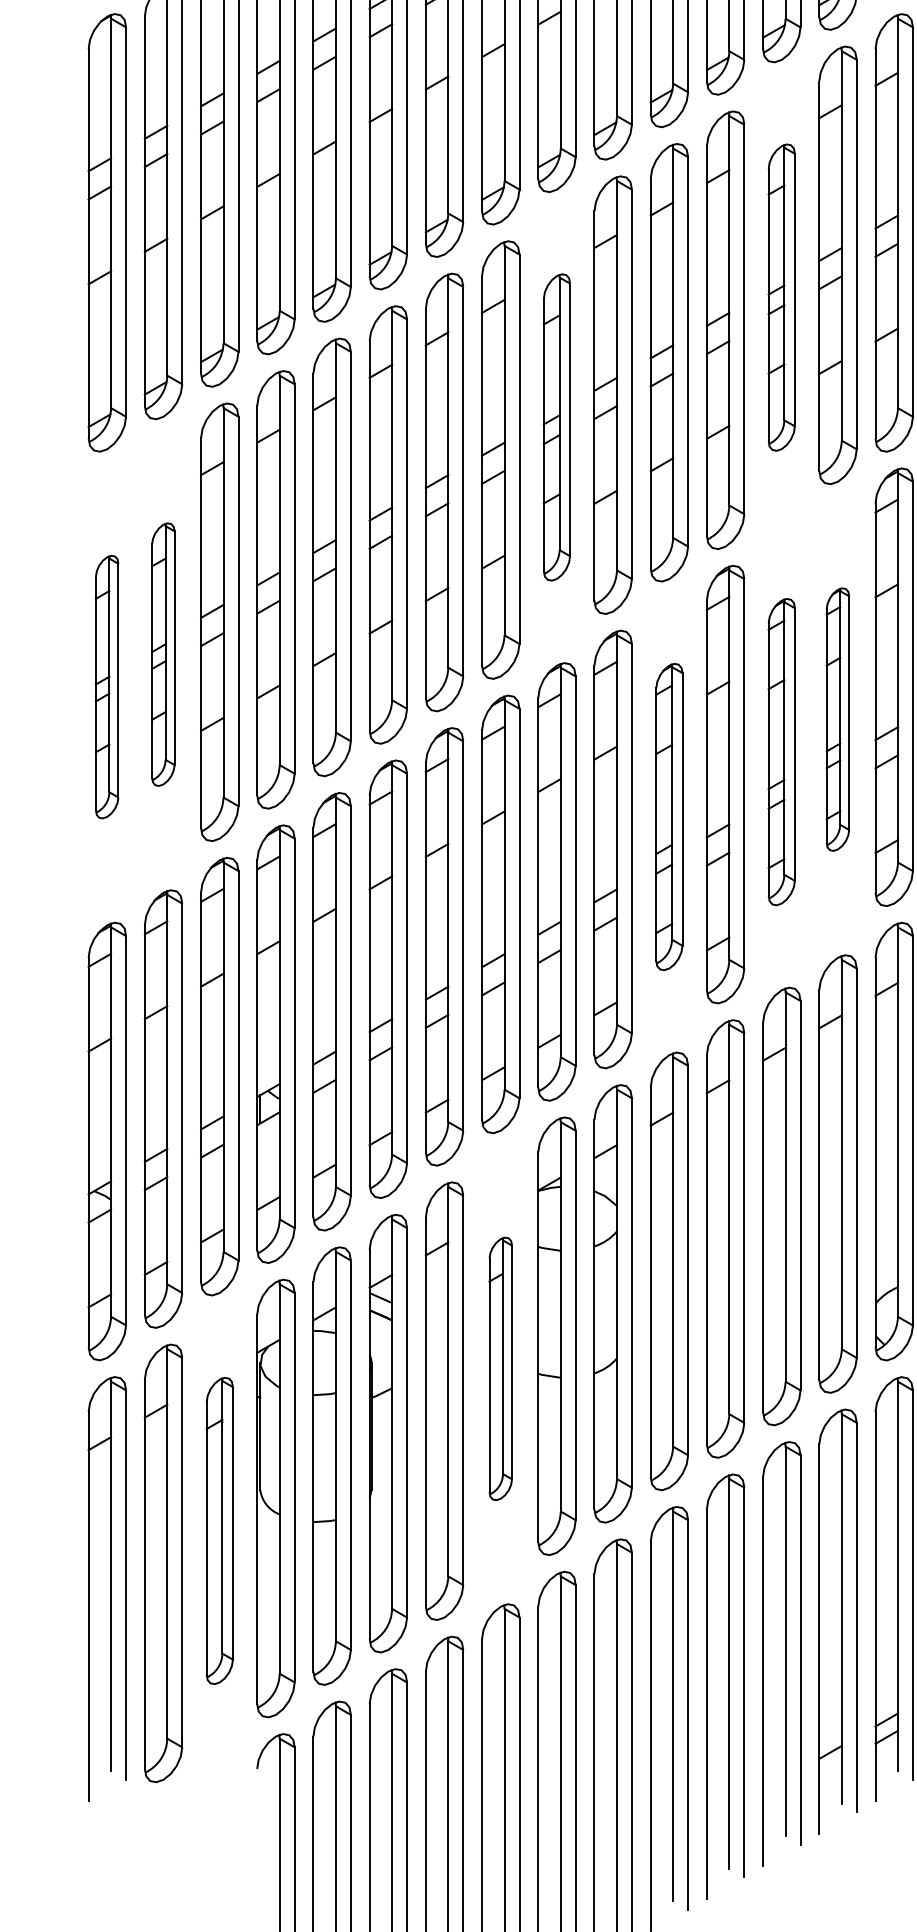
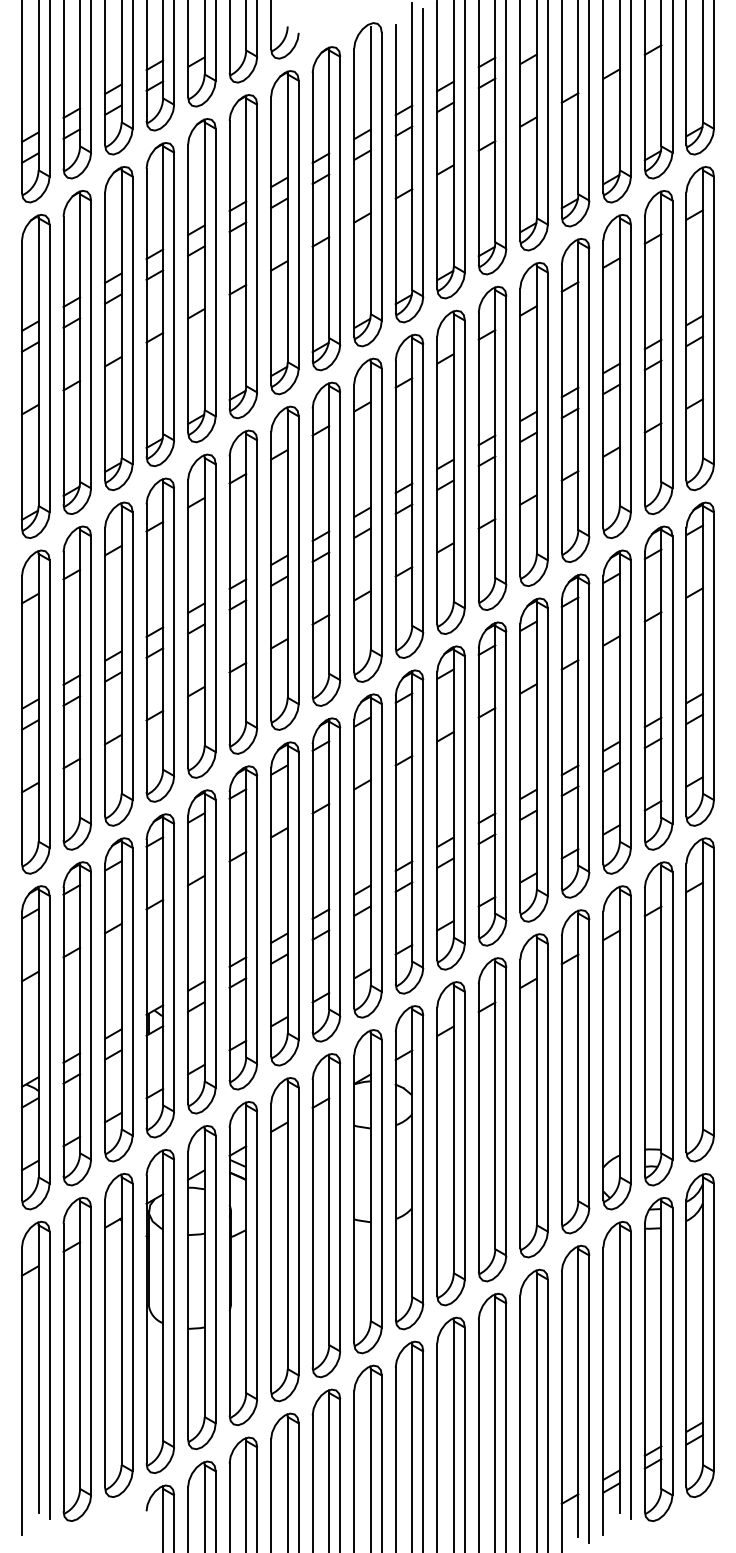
part: (781, 296) -> (533, 423), size x1.43
part: (556, 426) -> (367, 519), size x1.43
part: (162, 653) -> (76, 687), size x1.67
part: (106, 686) -> (35, 711), size x1.67
part: (837, 718) -> (575, 735), size x1.67
part: (781, 751) -> (533, 759), size x1.43
part: (668, 816) -> (450, 807), size x1.43
part: (500, 1368) -> (326, 1215), size x1.67
part: (219, 1530) -> (118, 1335), size x1.43

